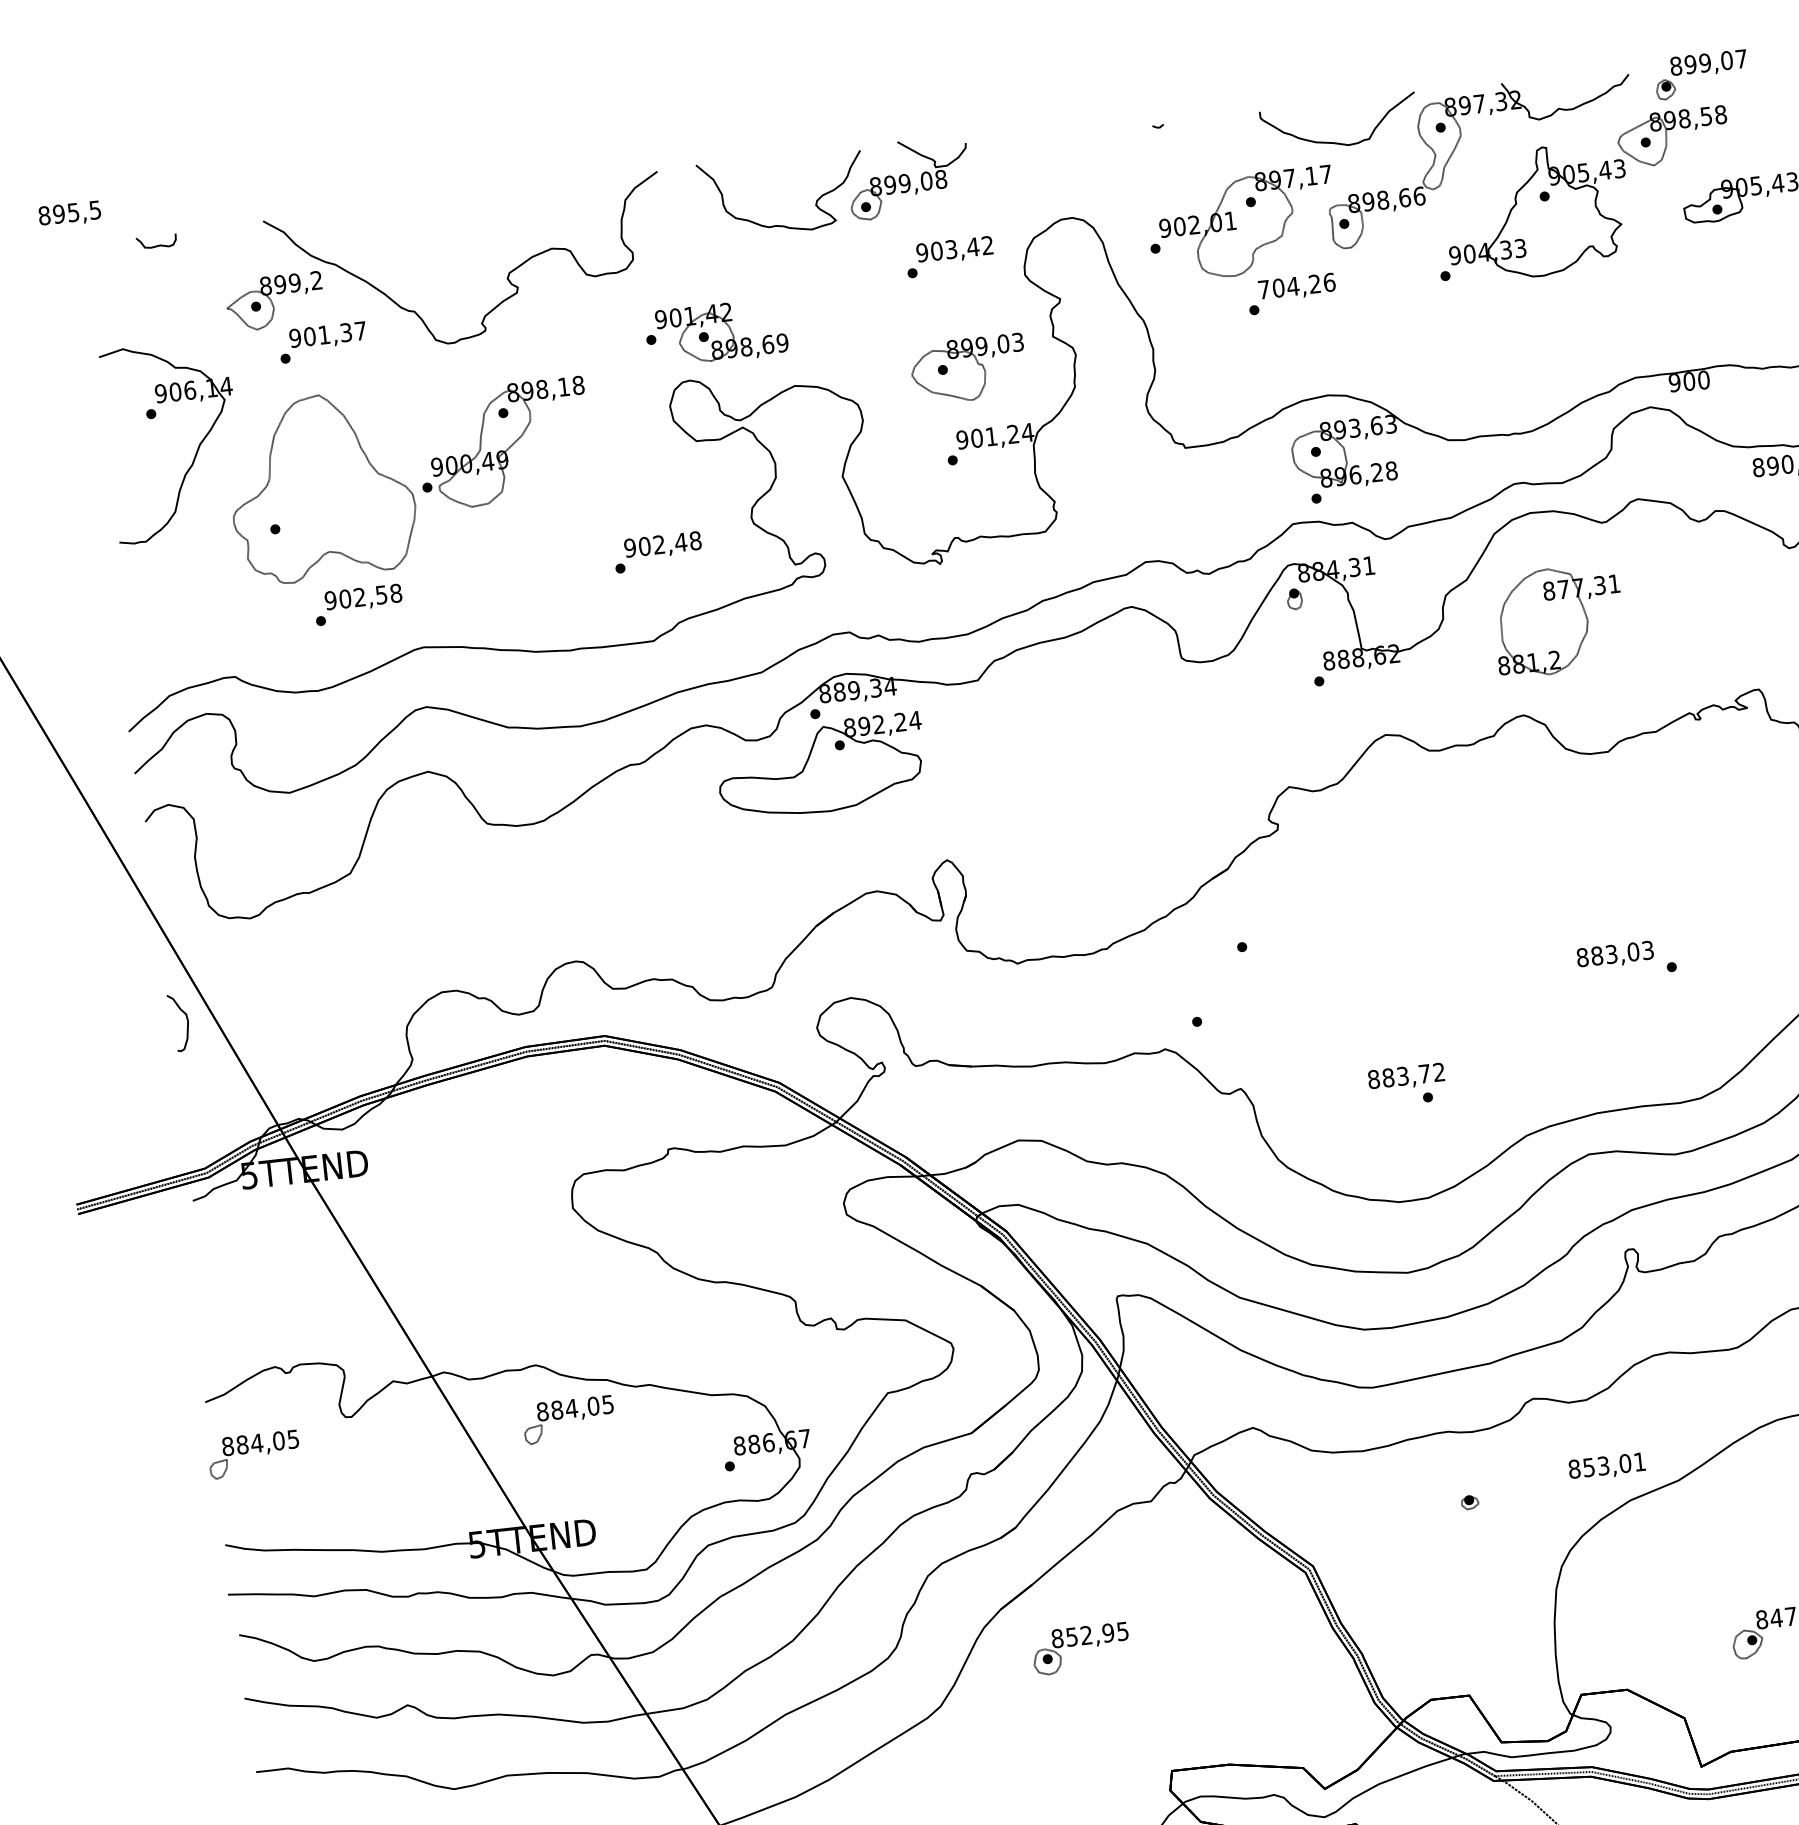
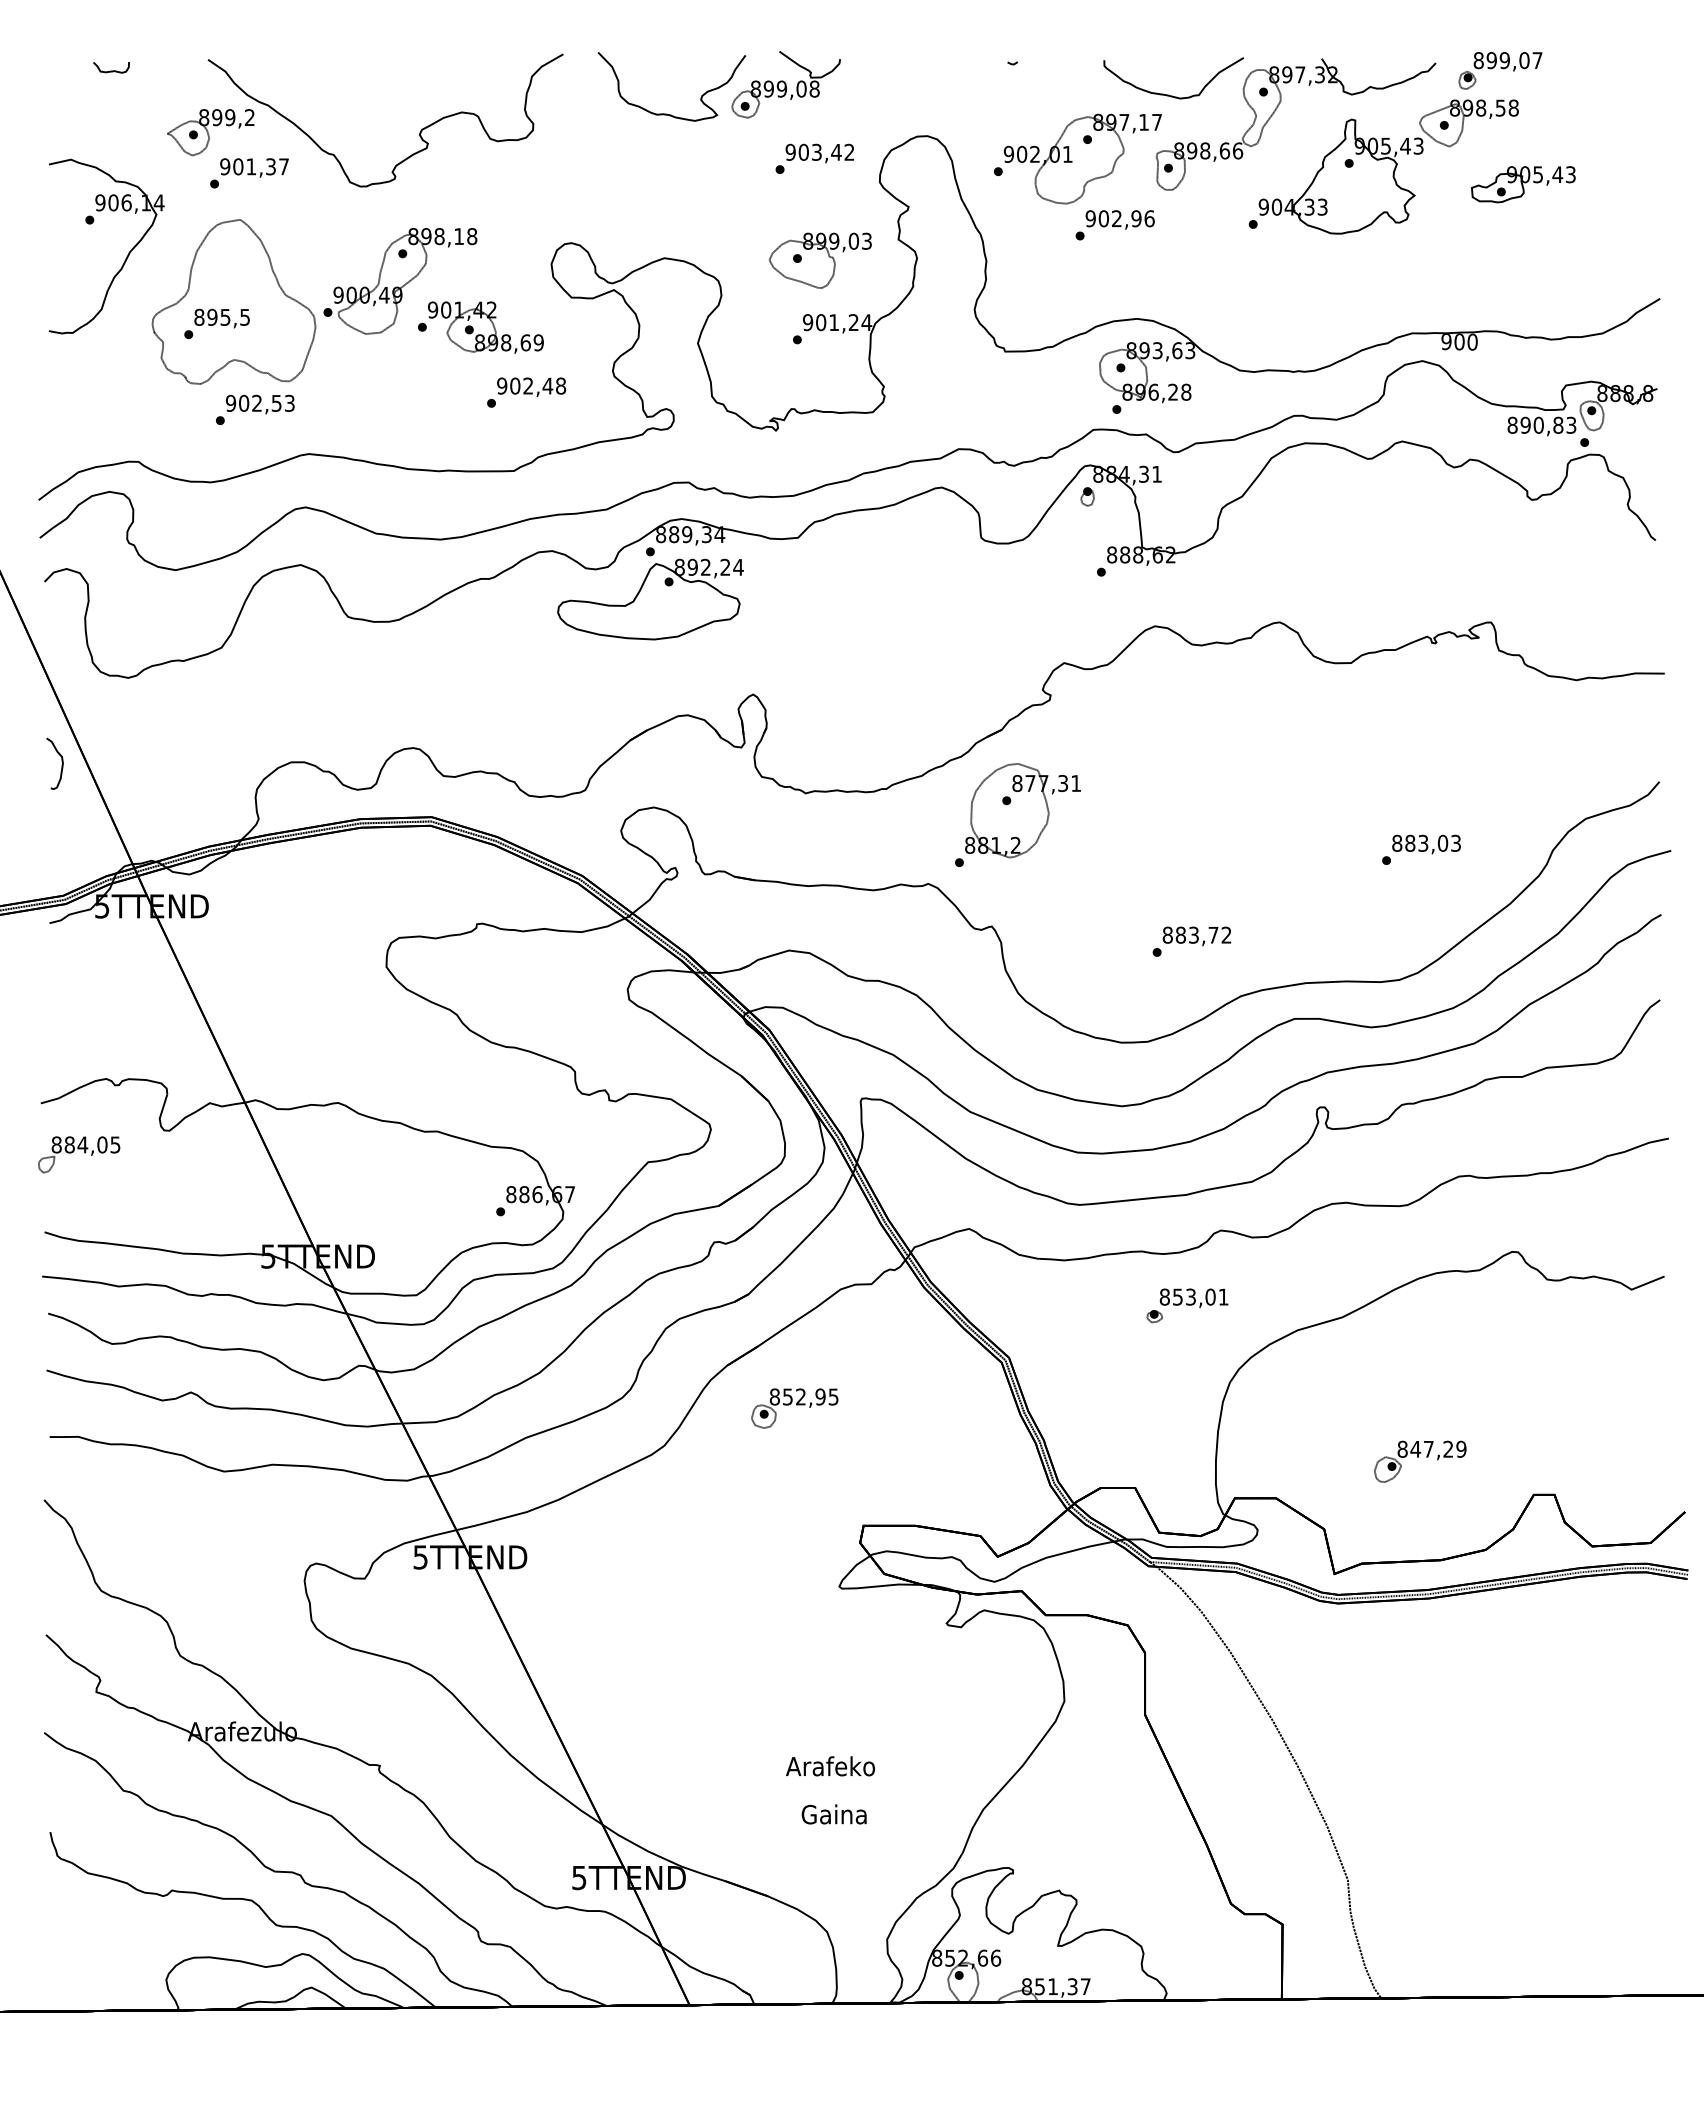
text: (69, 214) -> (221, 318), moved
text: (1289, 286) -> (1113, 218), 704,26 -> 902,96
part: (715, 333) -> (480, 327), moved
text: (395, 593) -> (289, 403), 902,58 -> 902,53
part: (1558, 620) -> (1022, 810), moved
text: (1615, 955) -> (1426, 844), moved
text: (1405, 1077) -> (1196, 936), moved
part: (569, 1419) -> (362, 1154), removed
text: (1606, 1466) -> (1193, 1297), moved

